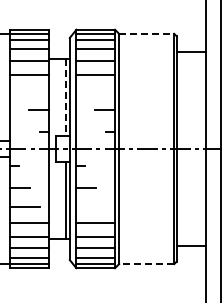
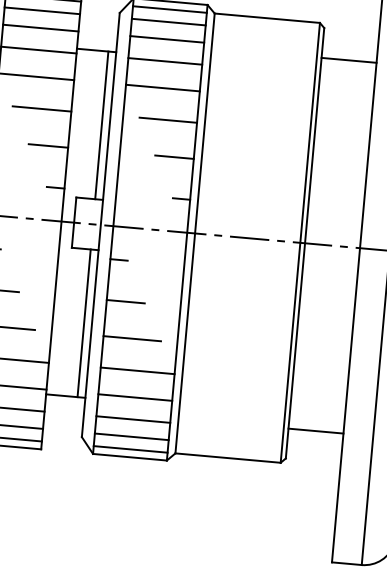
line: (146, 33) -> (267, 17), dashed -> solid
line: (33, 91) -> (41, 109), added
line: (99, 91) -> (167, 120), added
line: (65, 97) -> (101, 125), dashed -> solid
line: (91, 206) -> (132, 338), added
line: (146, 264) -> (227, 458), dashed -> solid

